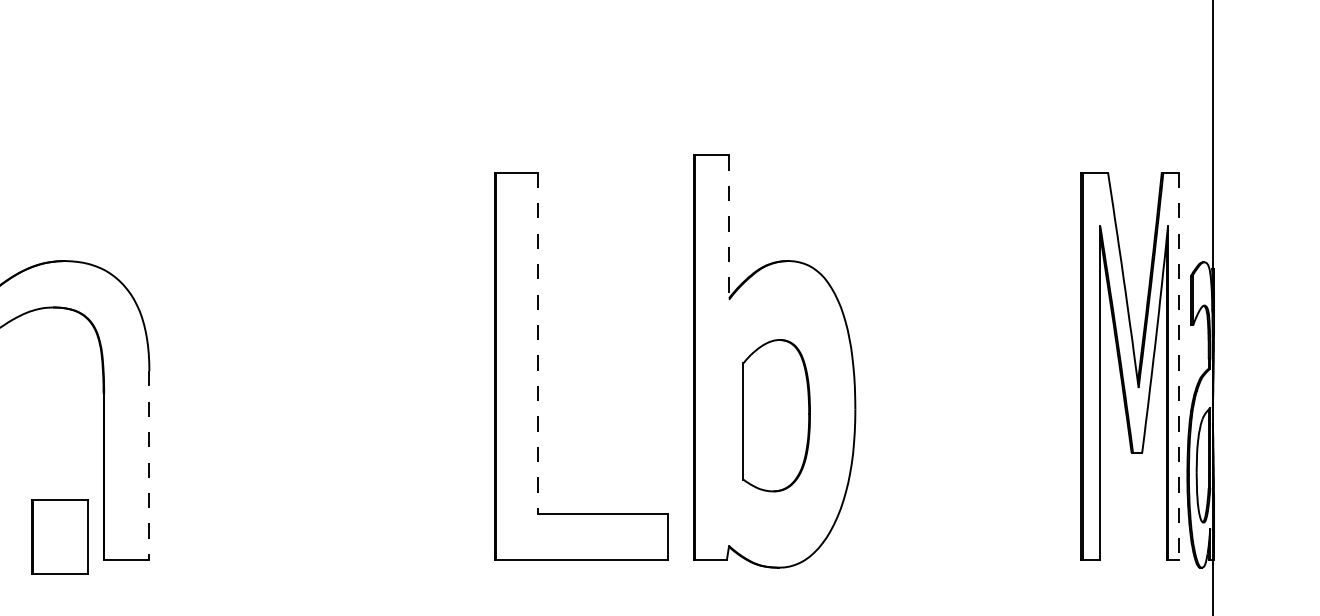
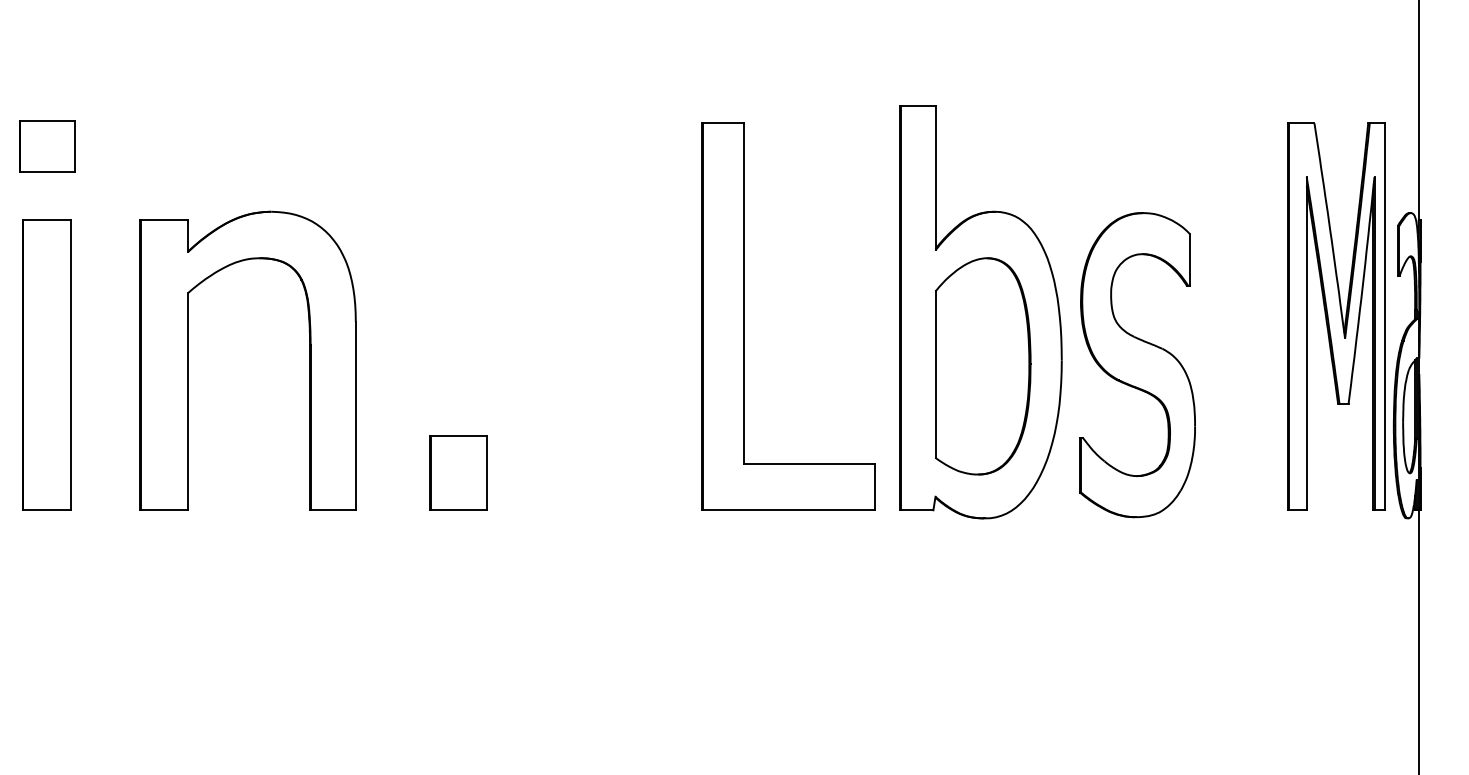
line: (729, 227) -> (935, 178), dashed -> solid
line: (537, 342) -> (743, 293), dashed -> solid
line: (1179, 366) -> (1385, 317), dashed -> solid
part: (931, 414) -> (1137, 365), added
part: (777, 415) -> (983, 366), size x1.43
line: (149, 465) -> (355, 416), dashed -> solid
part: (60, 535) -> (458, 472), moved

